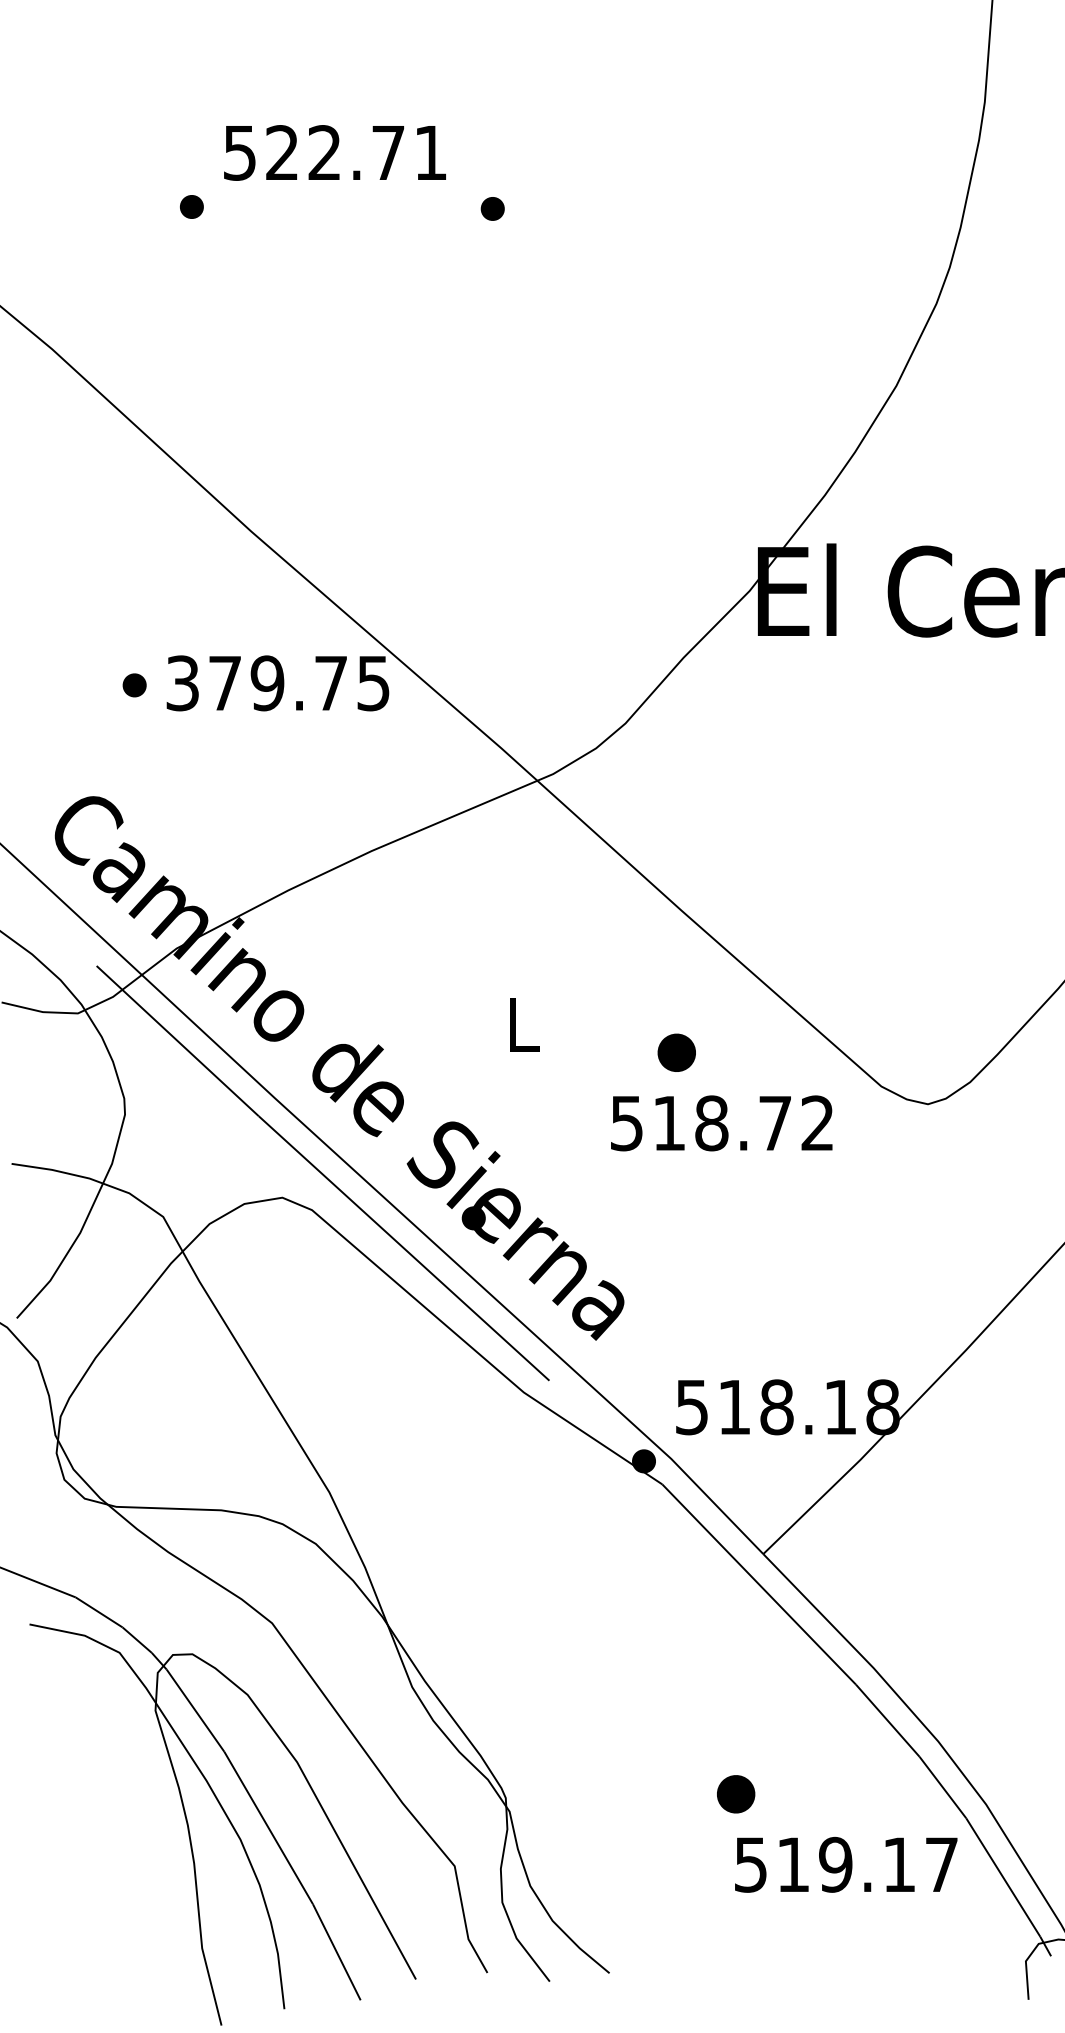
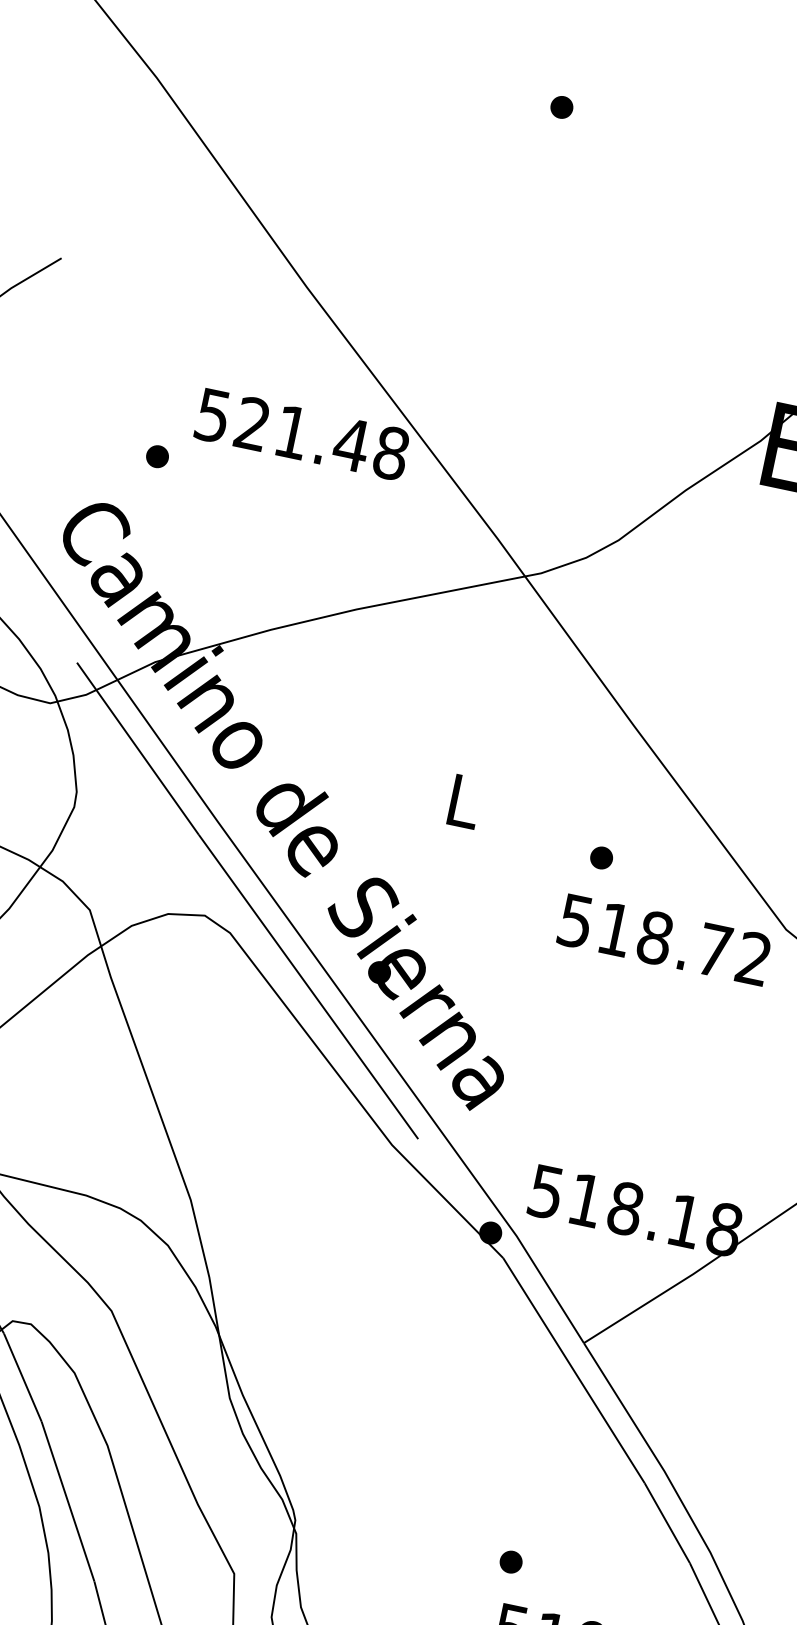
part: (492, 208) -> (561, 106), moved
text: (278, 683) -> (302, 434), 379.75 -> 521.48
part: (134, 685) -> (157, 456), moved
part: (676, 1052) -> (601, 857), size x0.62
text: (721, 1123) -> (664, 940), moved
part: (735, 1794) -> (510, 1562), size x0.62

